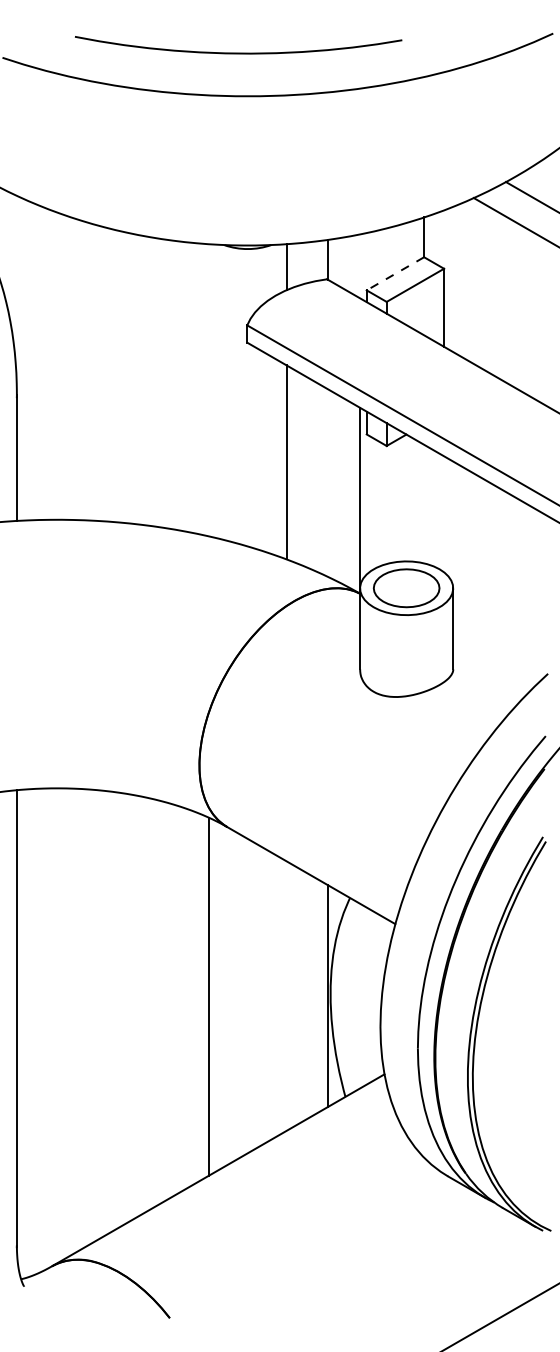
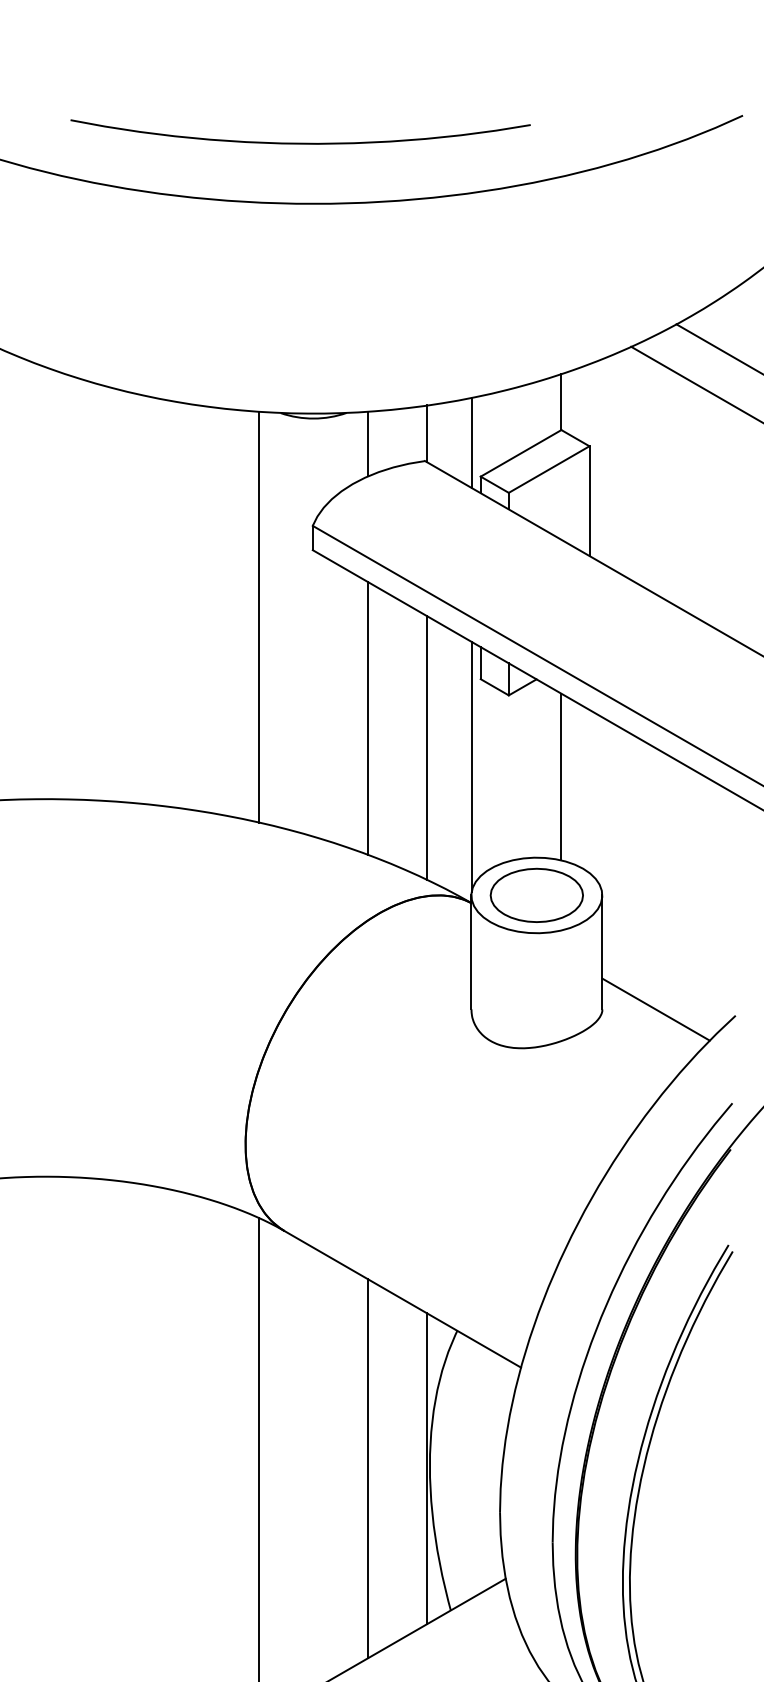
line: (360, 266) -> (471, 443), added
line: (395, 274) -> (521, 454), dashed -> solid
line: (208, 390) -> (258, 617), added
line: (328, 483) -> (426, 748), added
line: (424, 503) -> (561, 776), added
line: (491, 669) -> (656, 1009), added
line: (286, 995) -> (367, 1467), added

